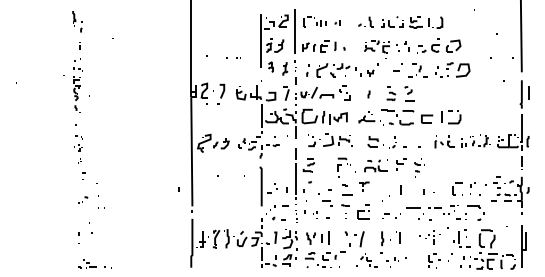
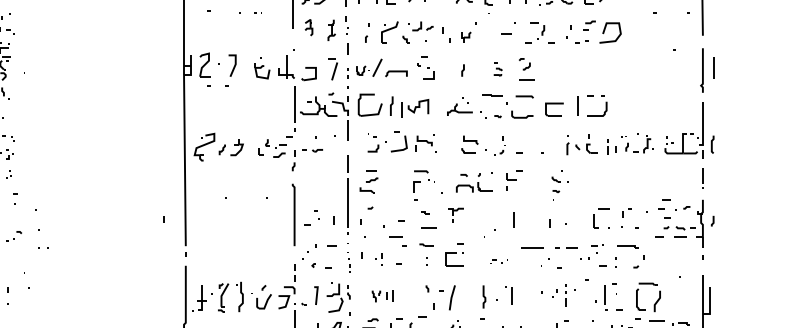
part: (391, 93) -> (498, 69), size x0.6
part: (419, 167) -> (559, 185), moved
part: (391, 215) -> (498, 260), size x0.6
part: (317, 237) -> (382, 295), size x0.6

